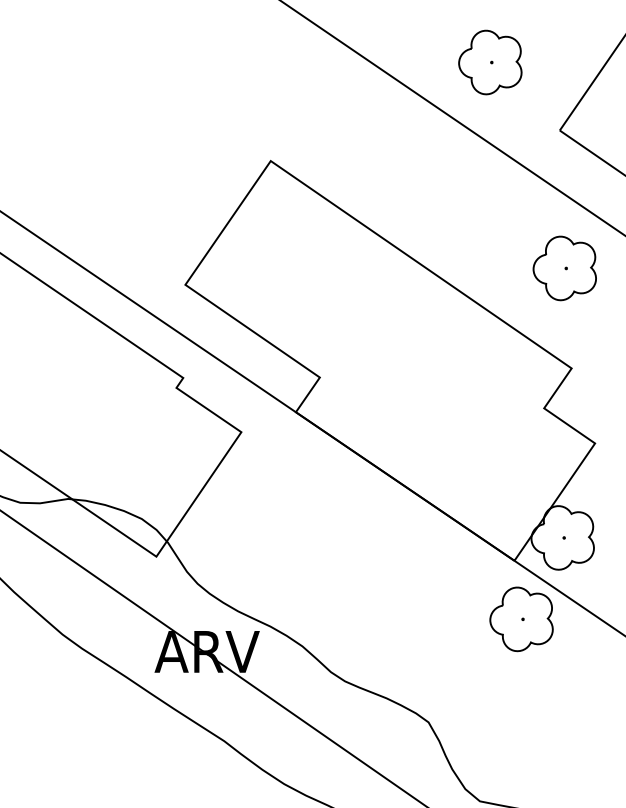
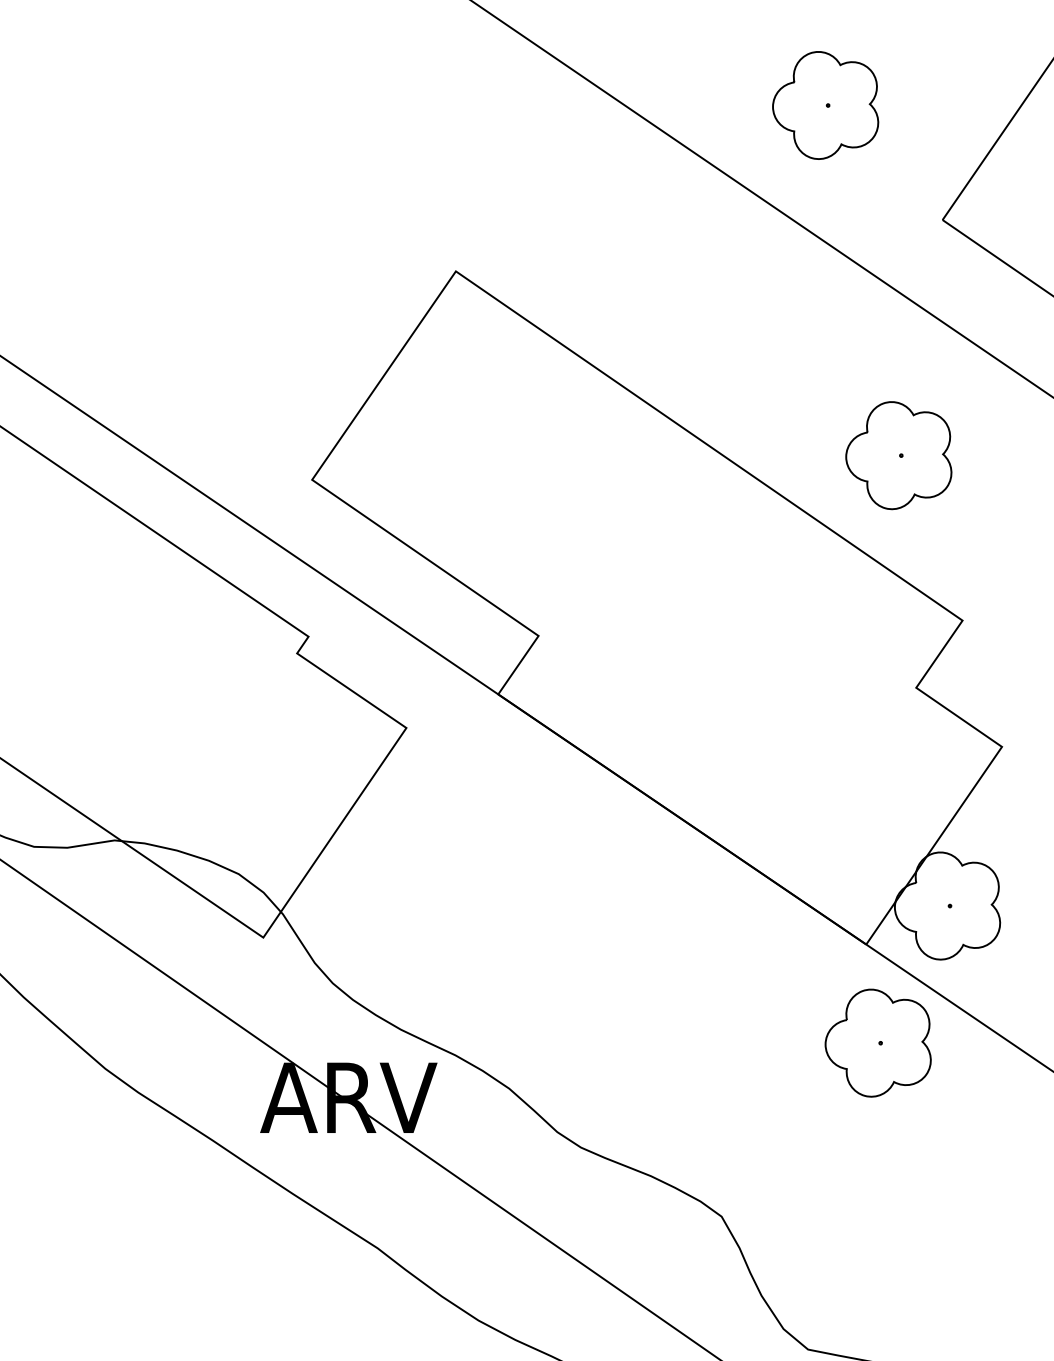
part: (564, 268) -> (898, 455), moved

